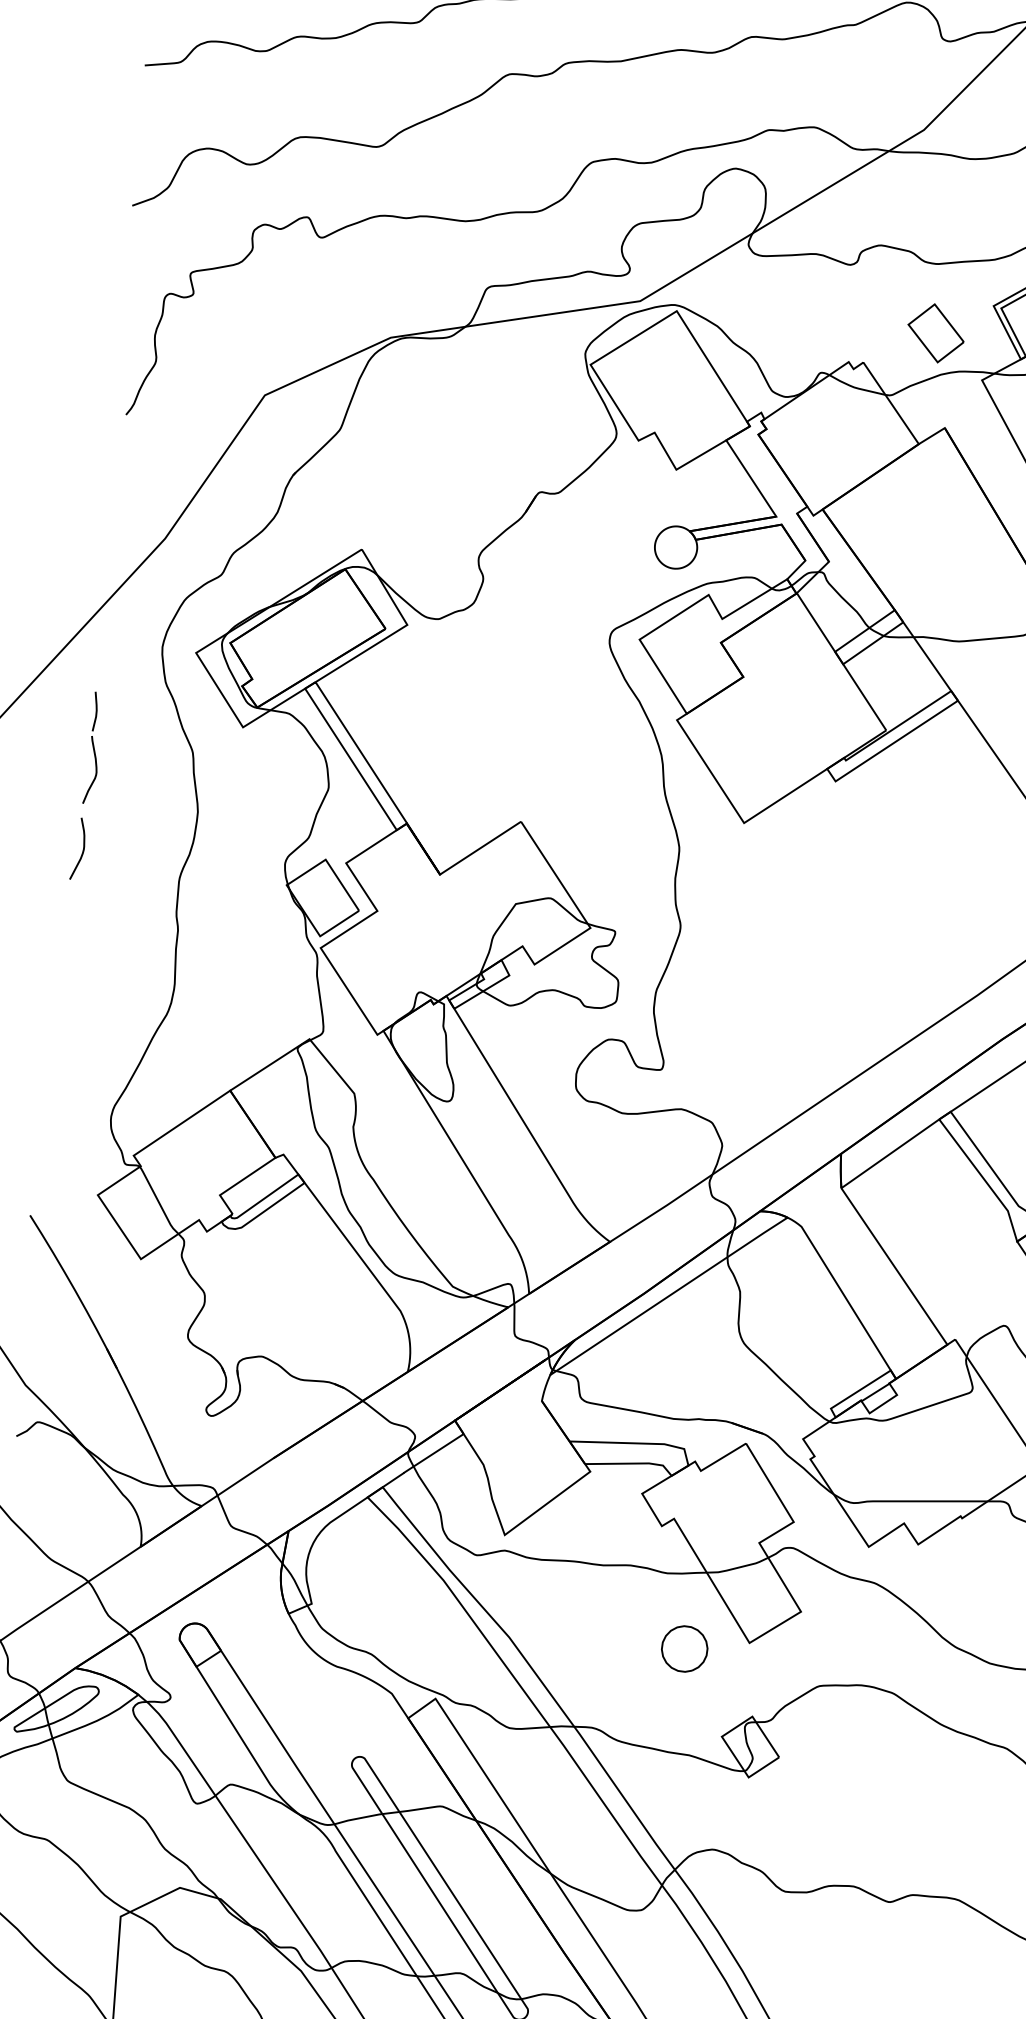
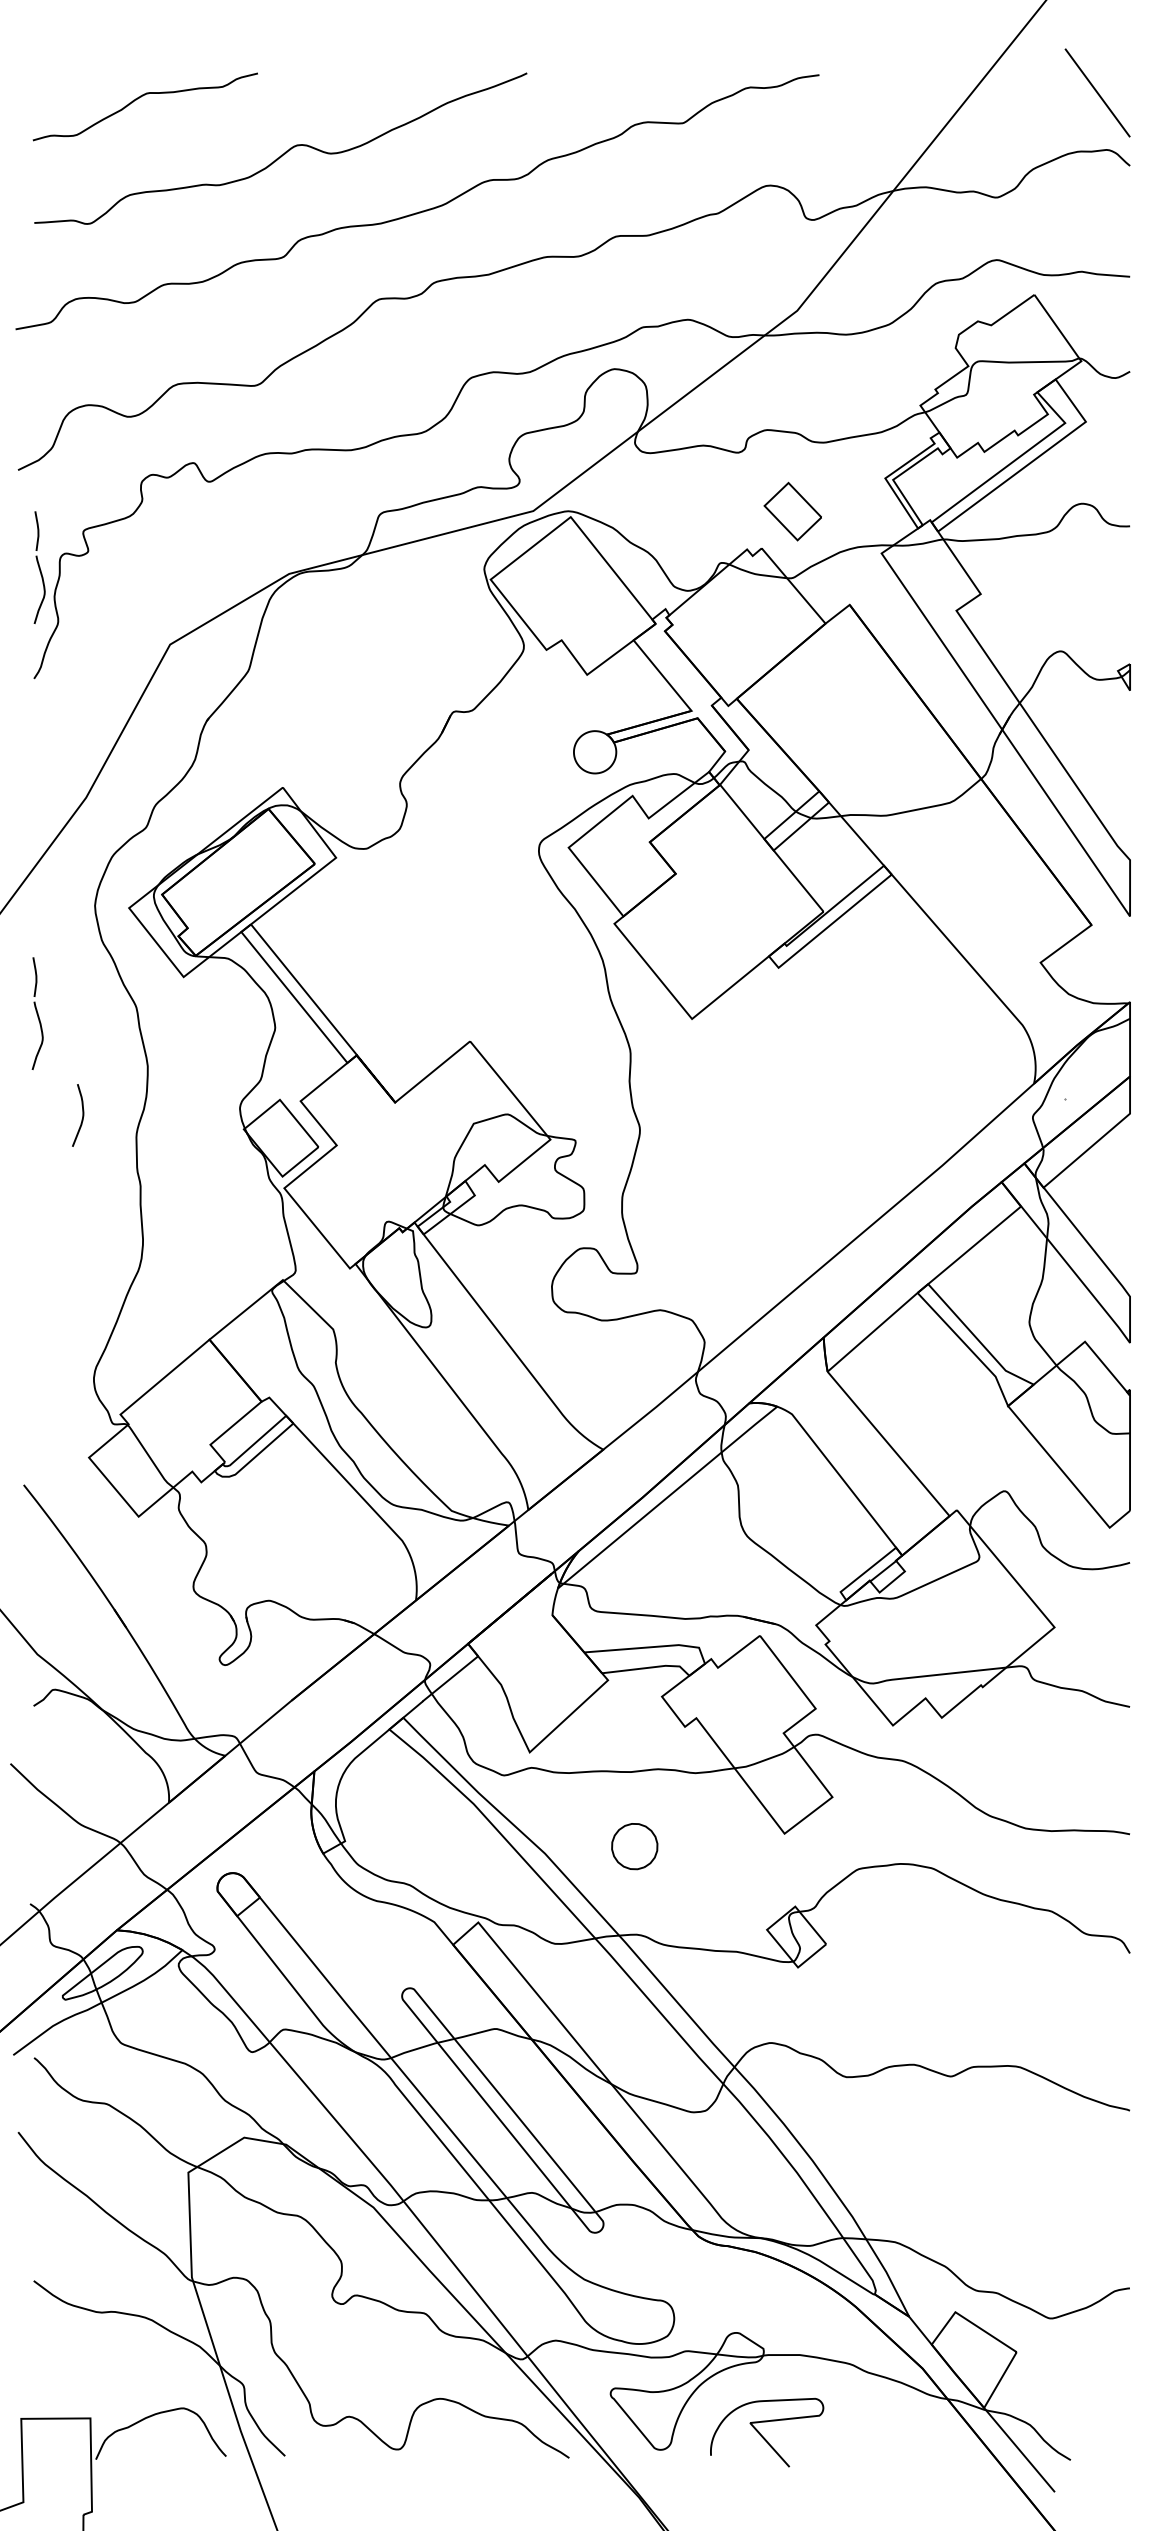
part: (143, 304) -> (39, 567), added
part: (935, 333) -> (792, 511), moved
curve: (82, 849) -> (82, 1115), moved
part: (684, 1648) -> (634, 1846), moved

